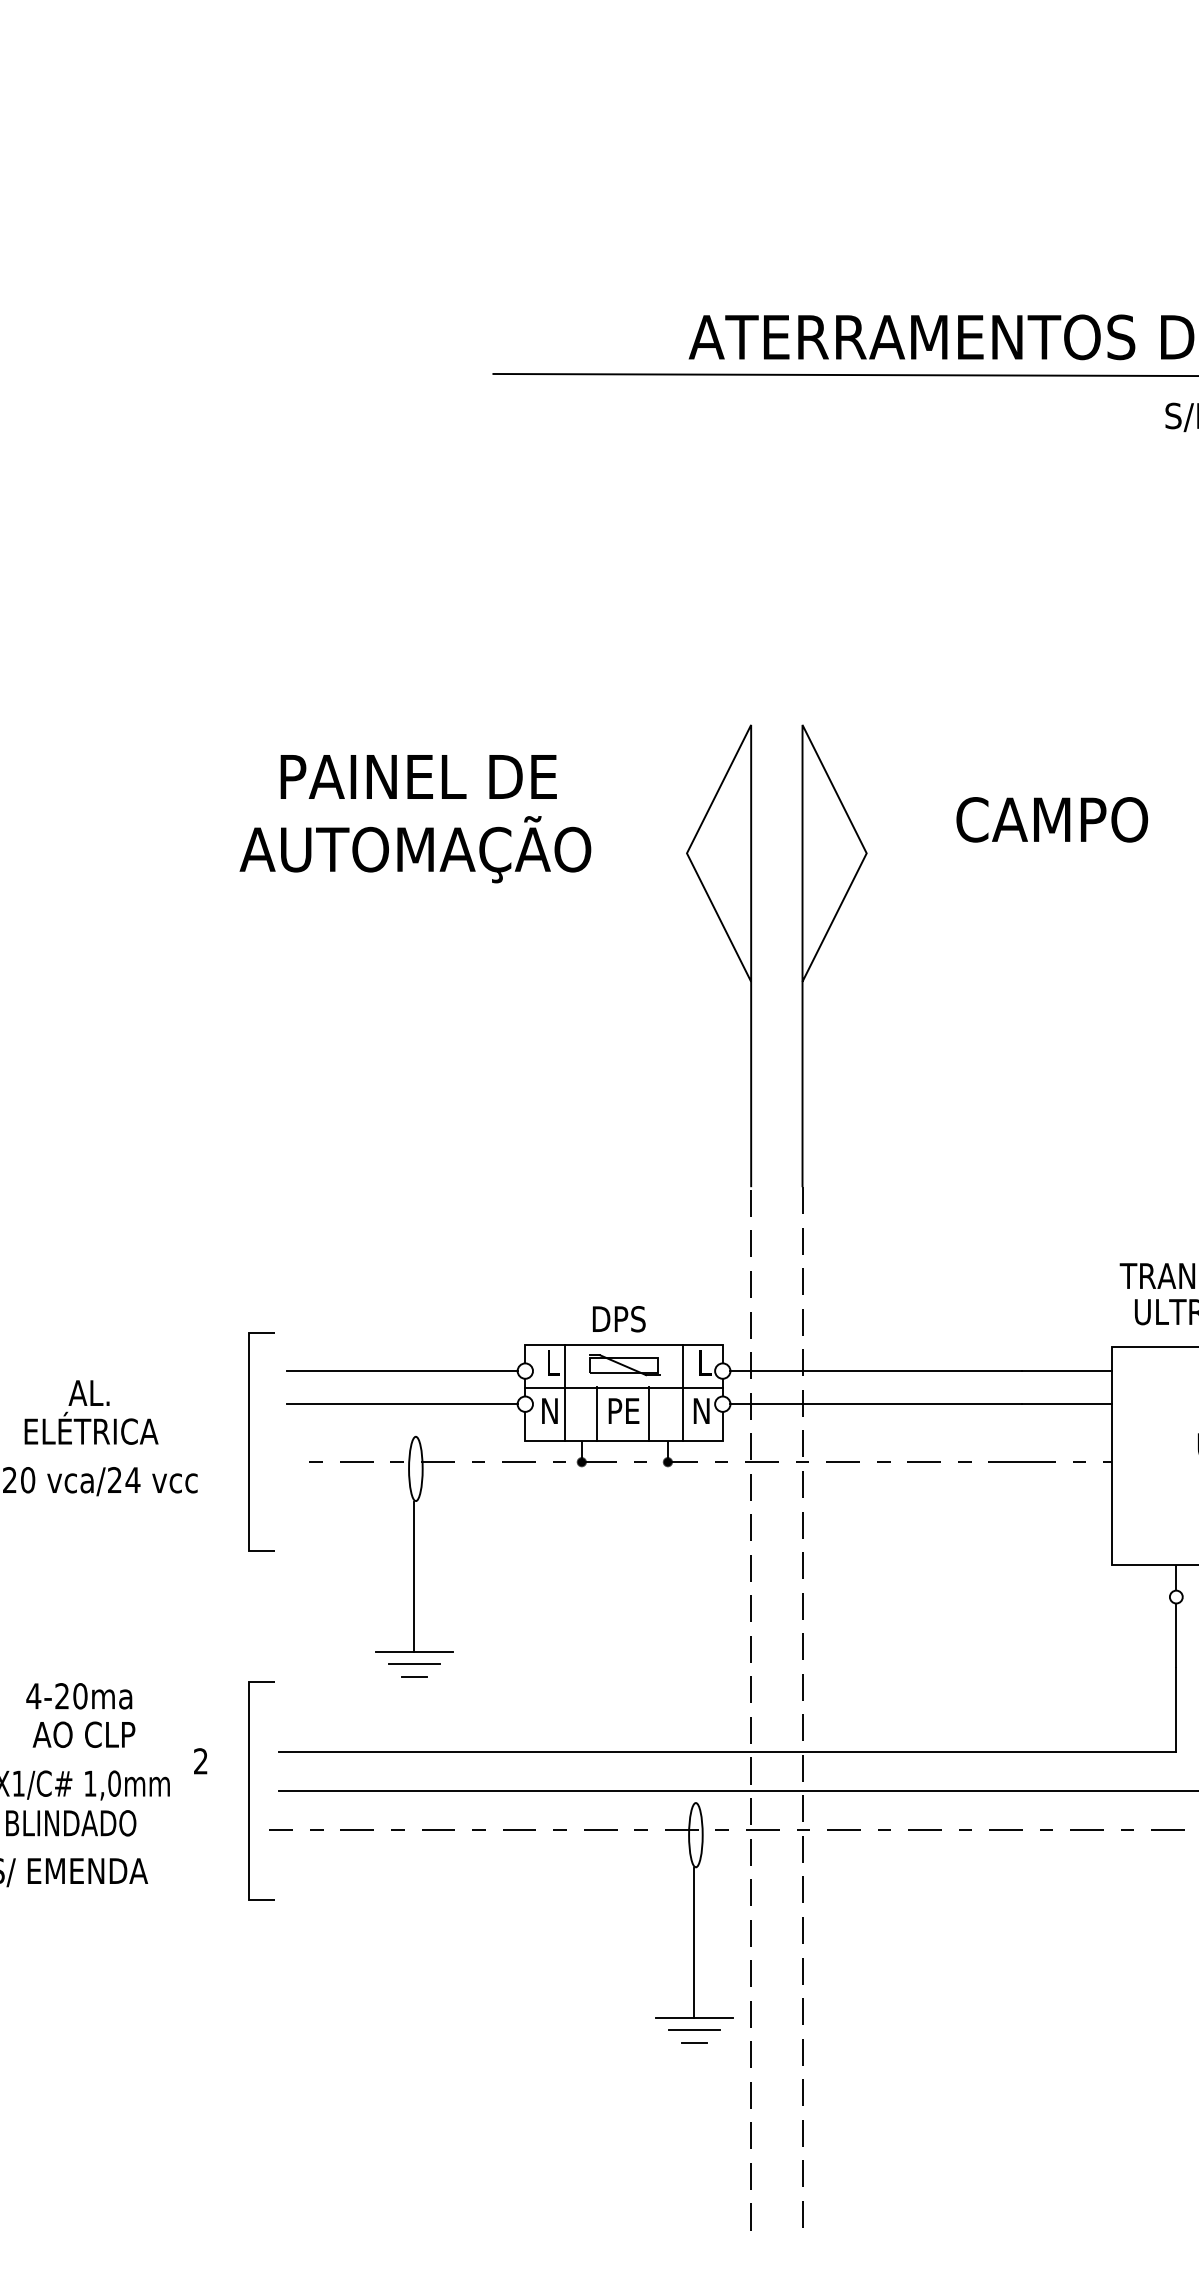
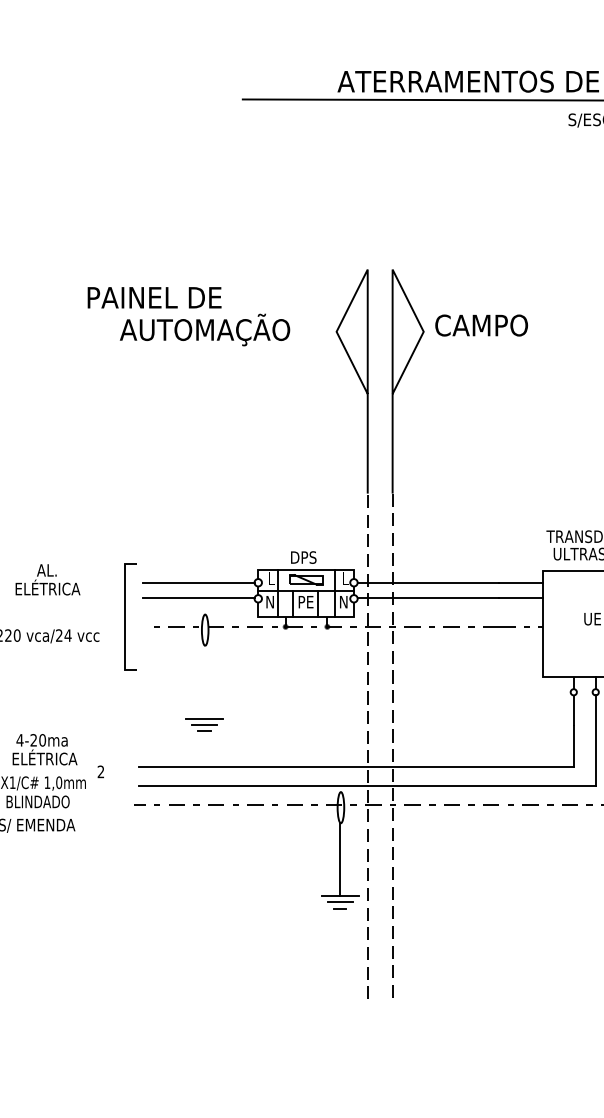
text: (418, 776) -> (154, 297), moved
text: (1051, 819) -> (481, 325), moved
text: (90, 1411) -> (47, 579), moved
line: (414, 1576) -> (204, 682), removed
text: (84, 1731) -> (44, 757), AO CLP -> ELÉTRICA
line: (251, 1789) -> (125, 785), removed

